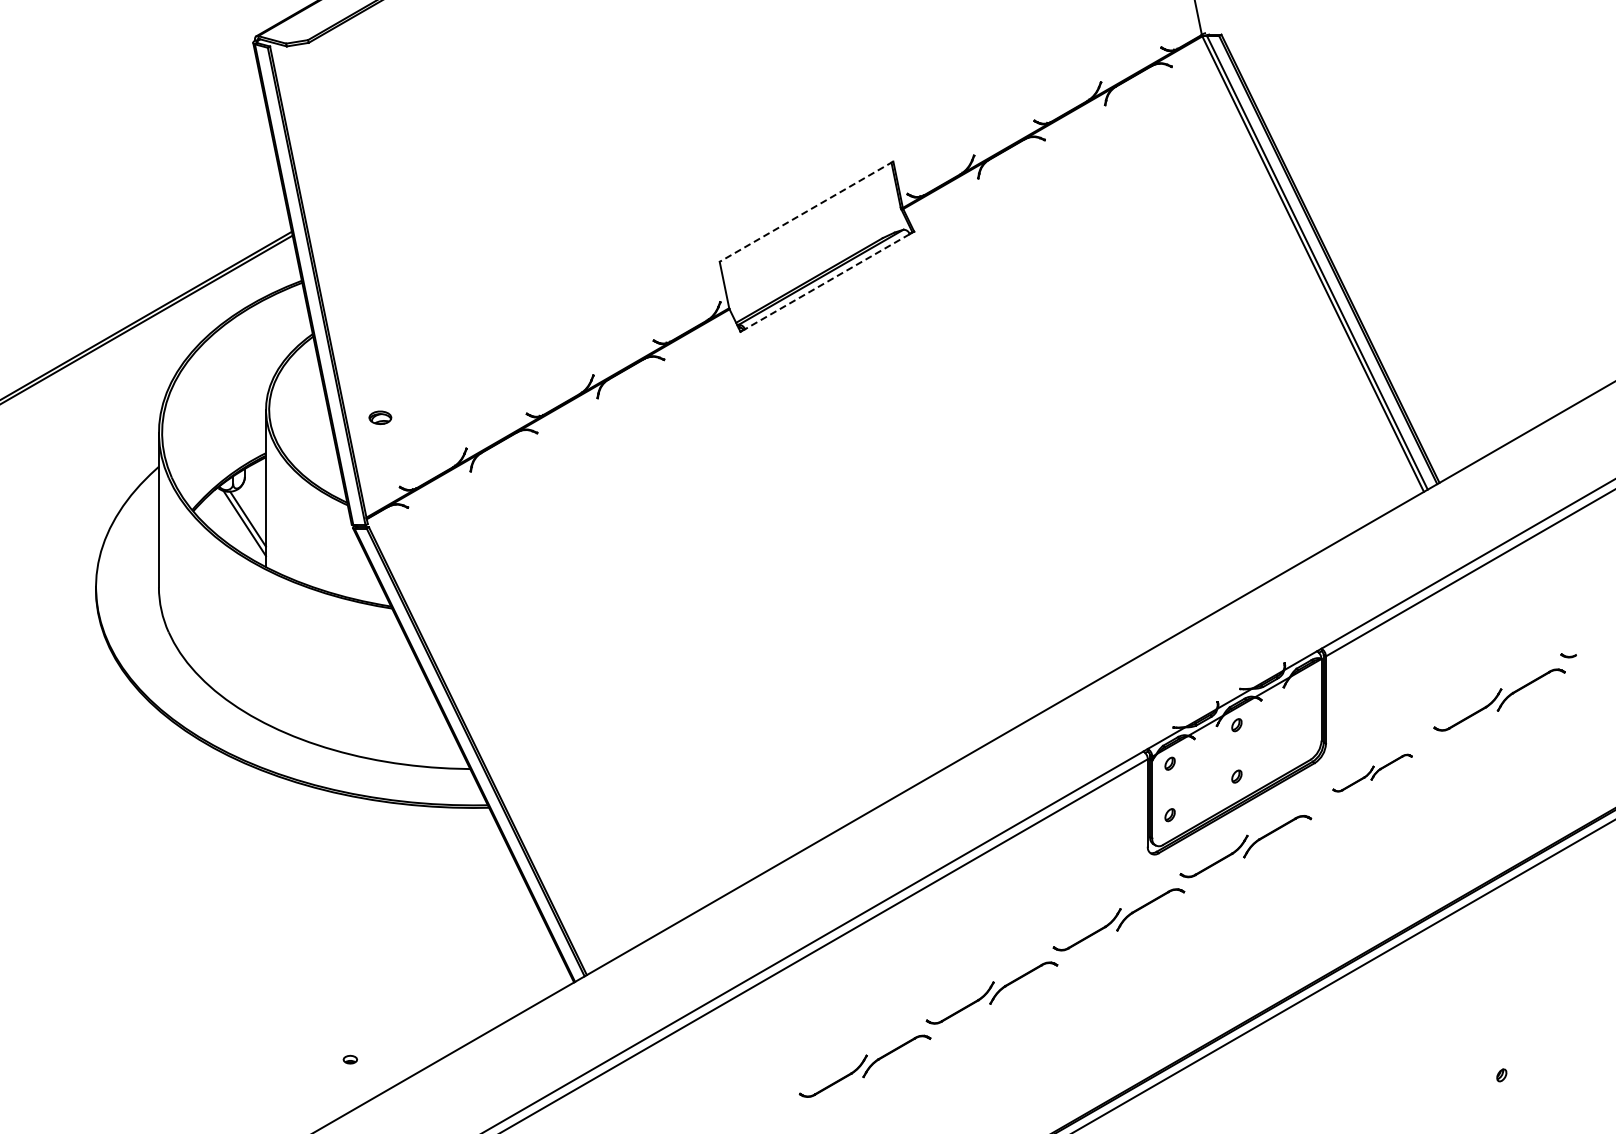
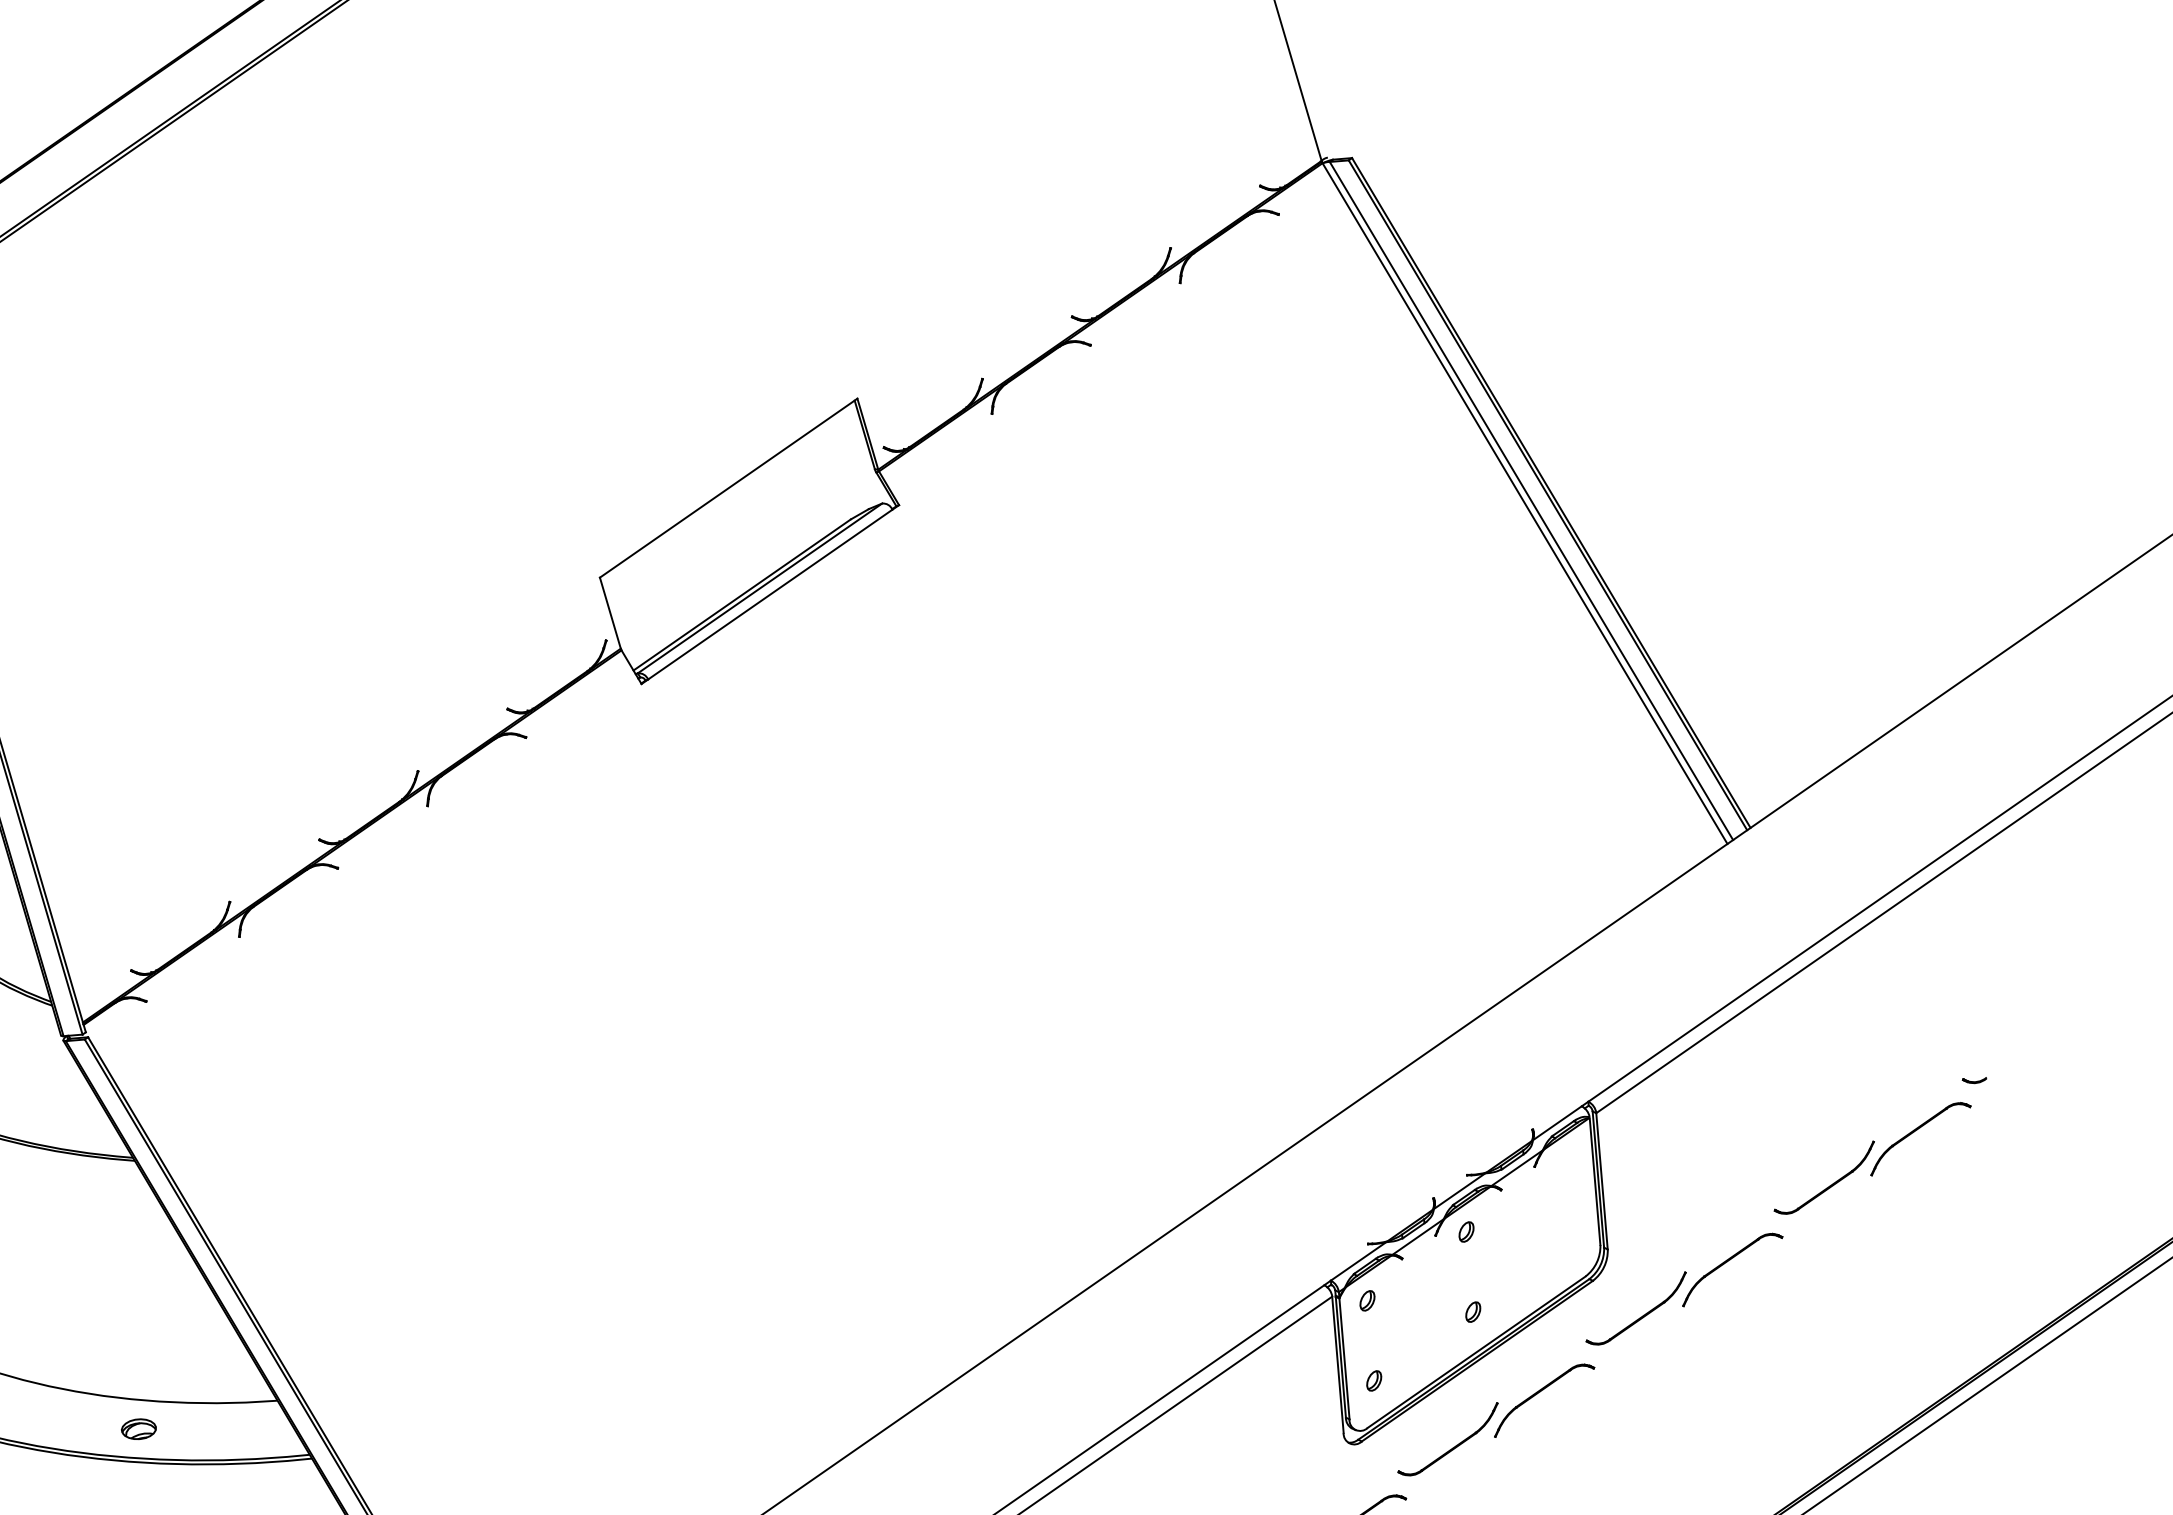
line: (806, 211) -> (728, 487), dashed -> solid
line: (826, 282) -> (769, 595), dashed -> solid
part: (380, 417) -> (139, 1428), moved
part: (1372, 772) -> (1684, 1287), size x1.67

